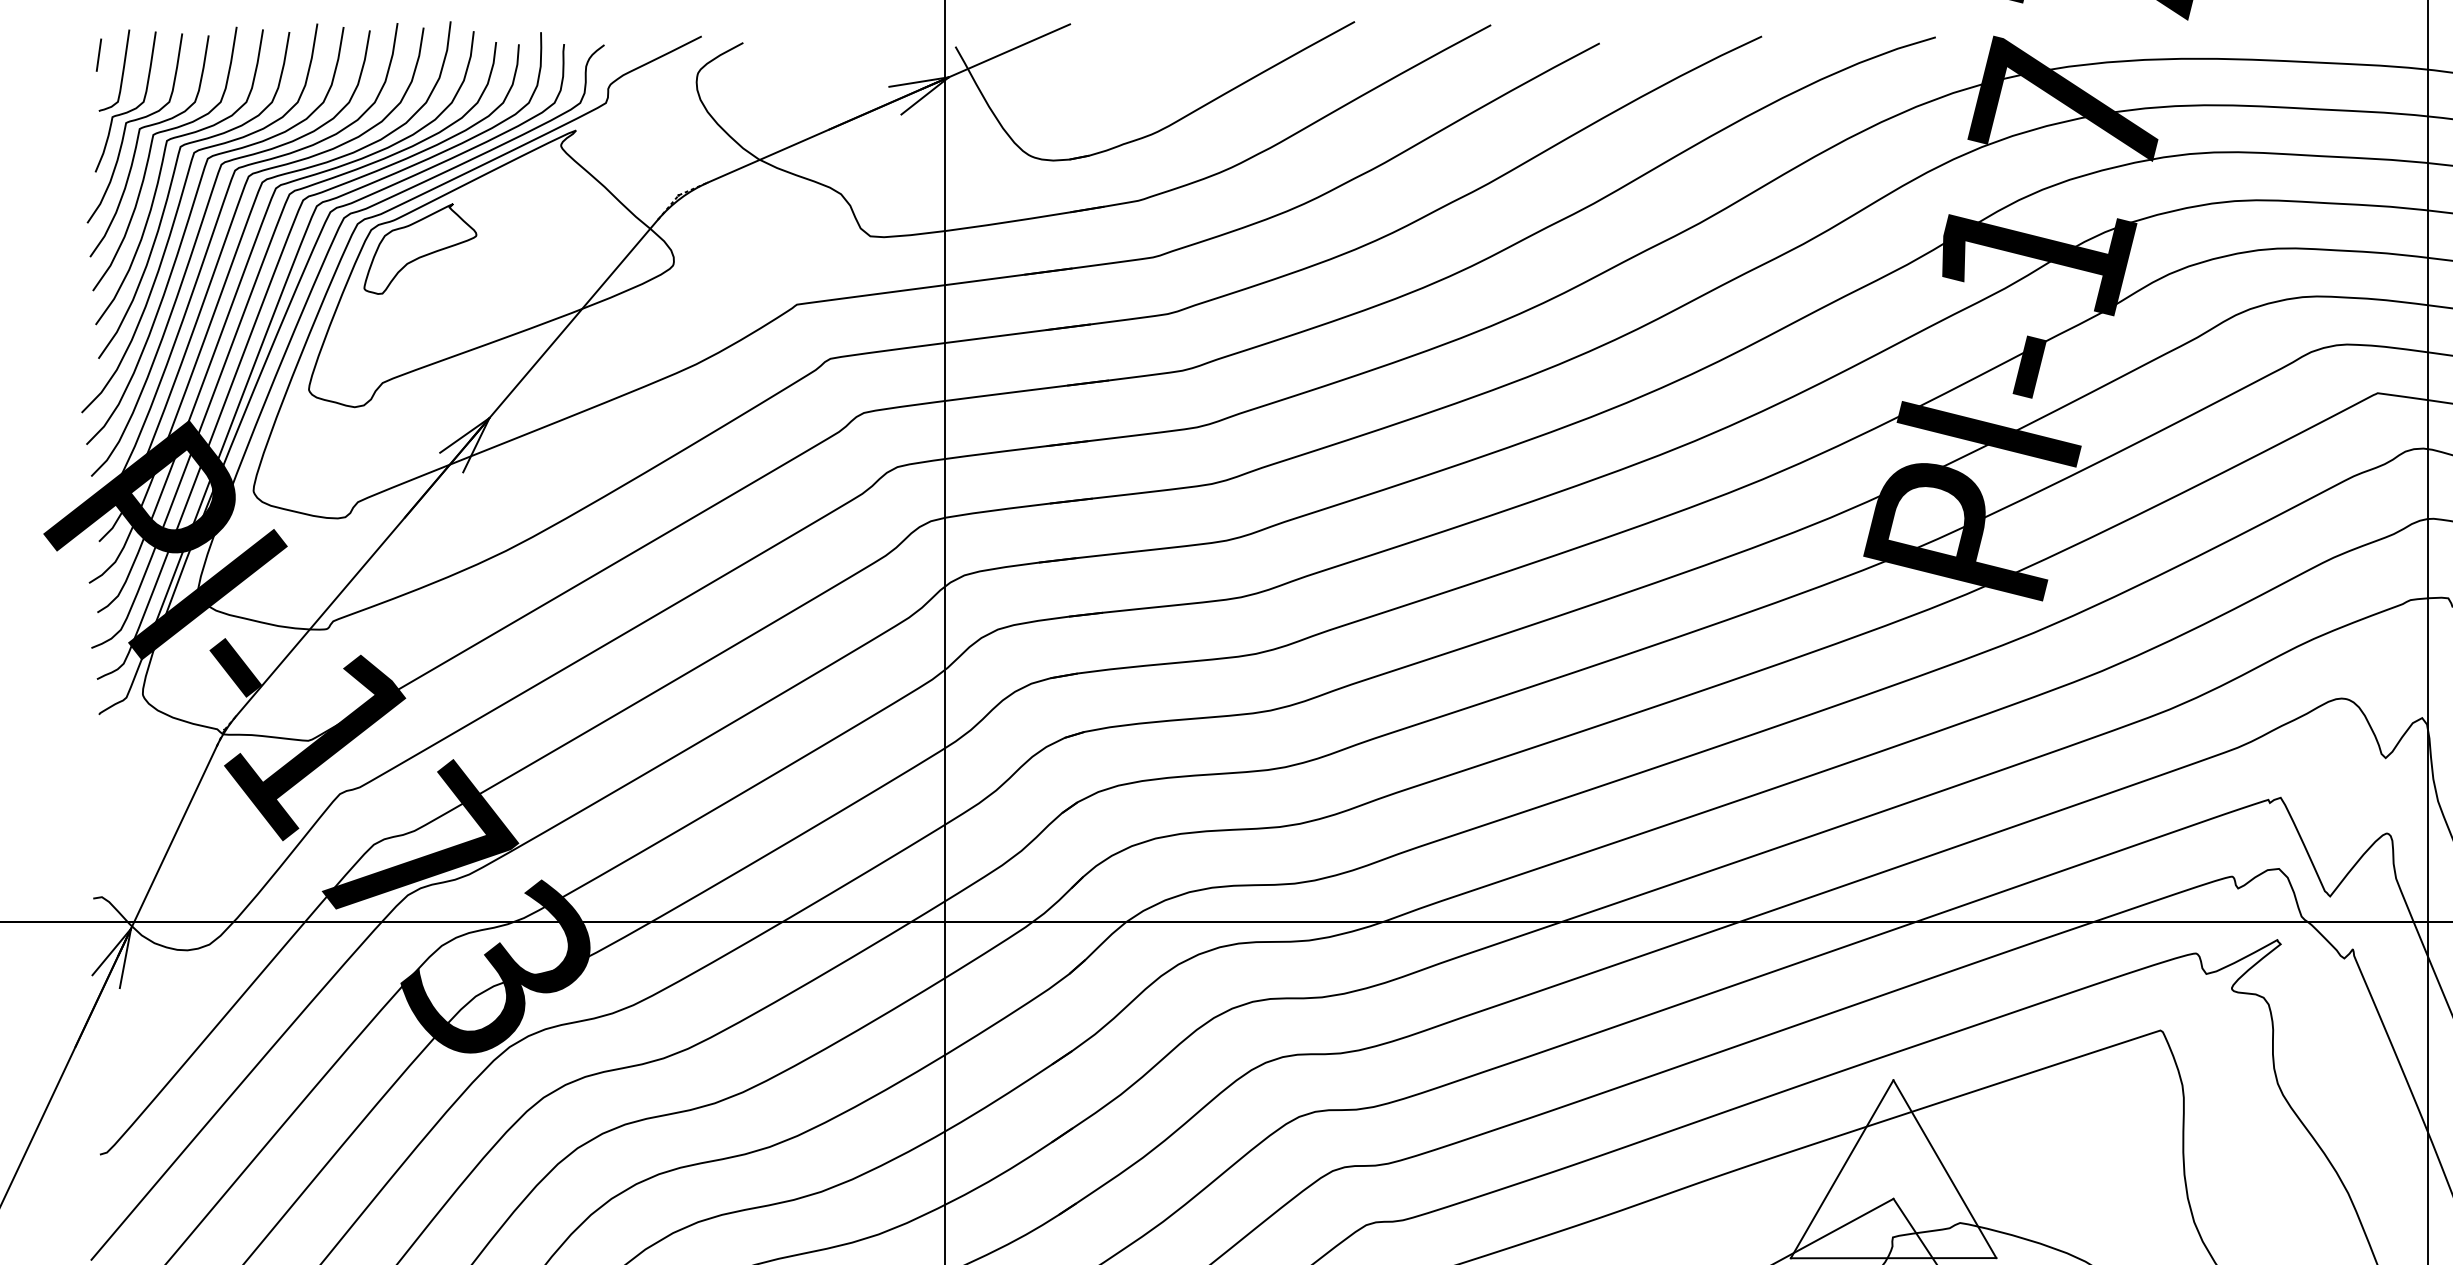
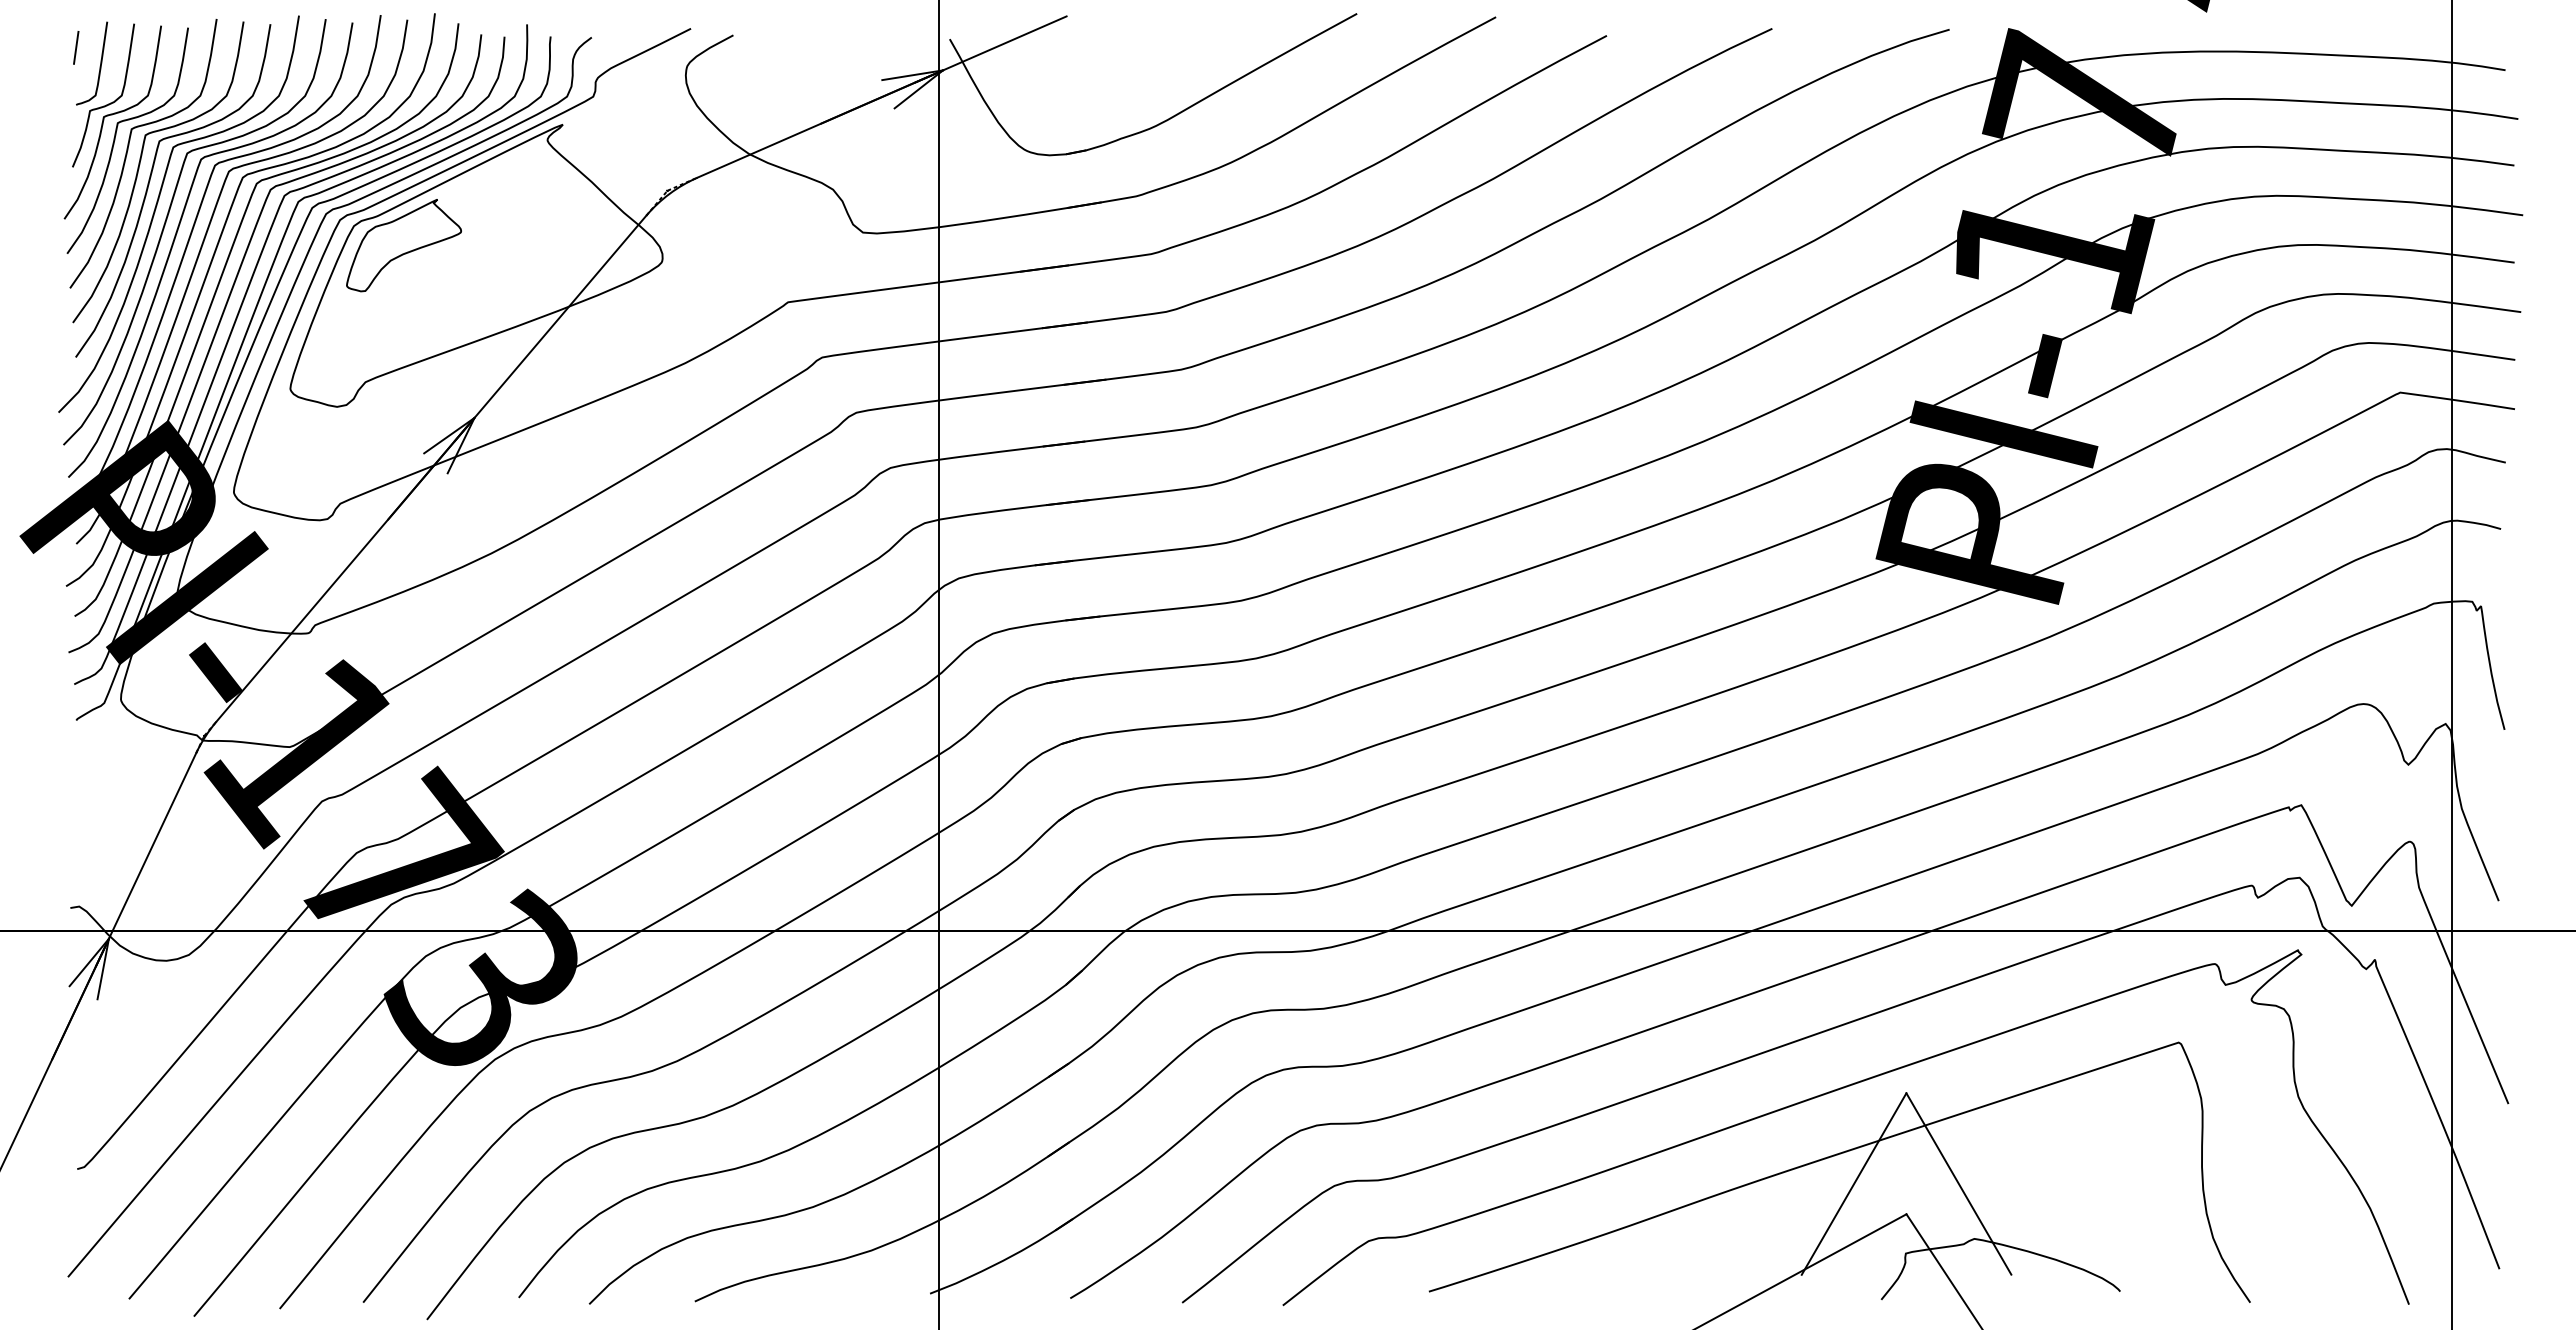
line: (1893, 1257) -> (1906, 1274), removed

